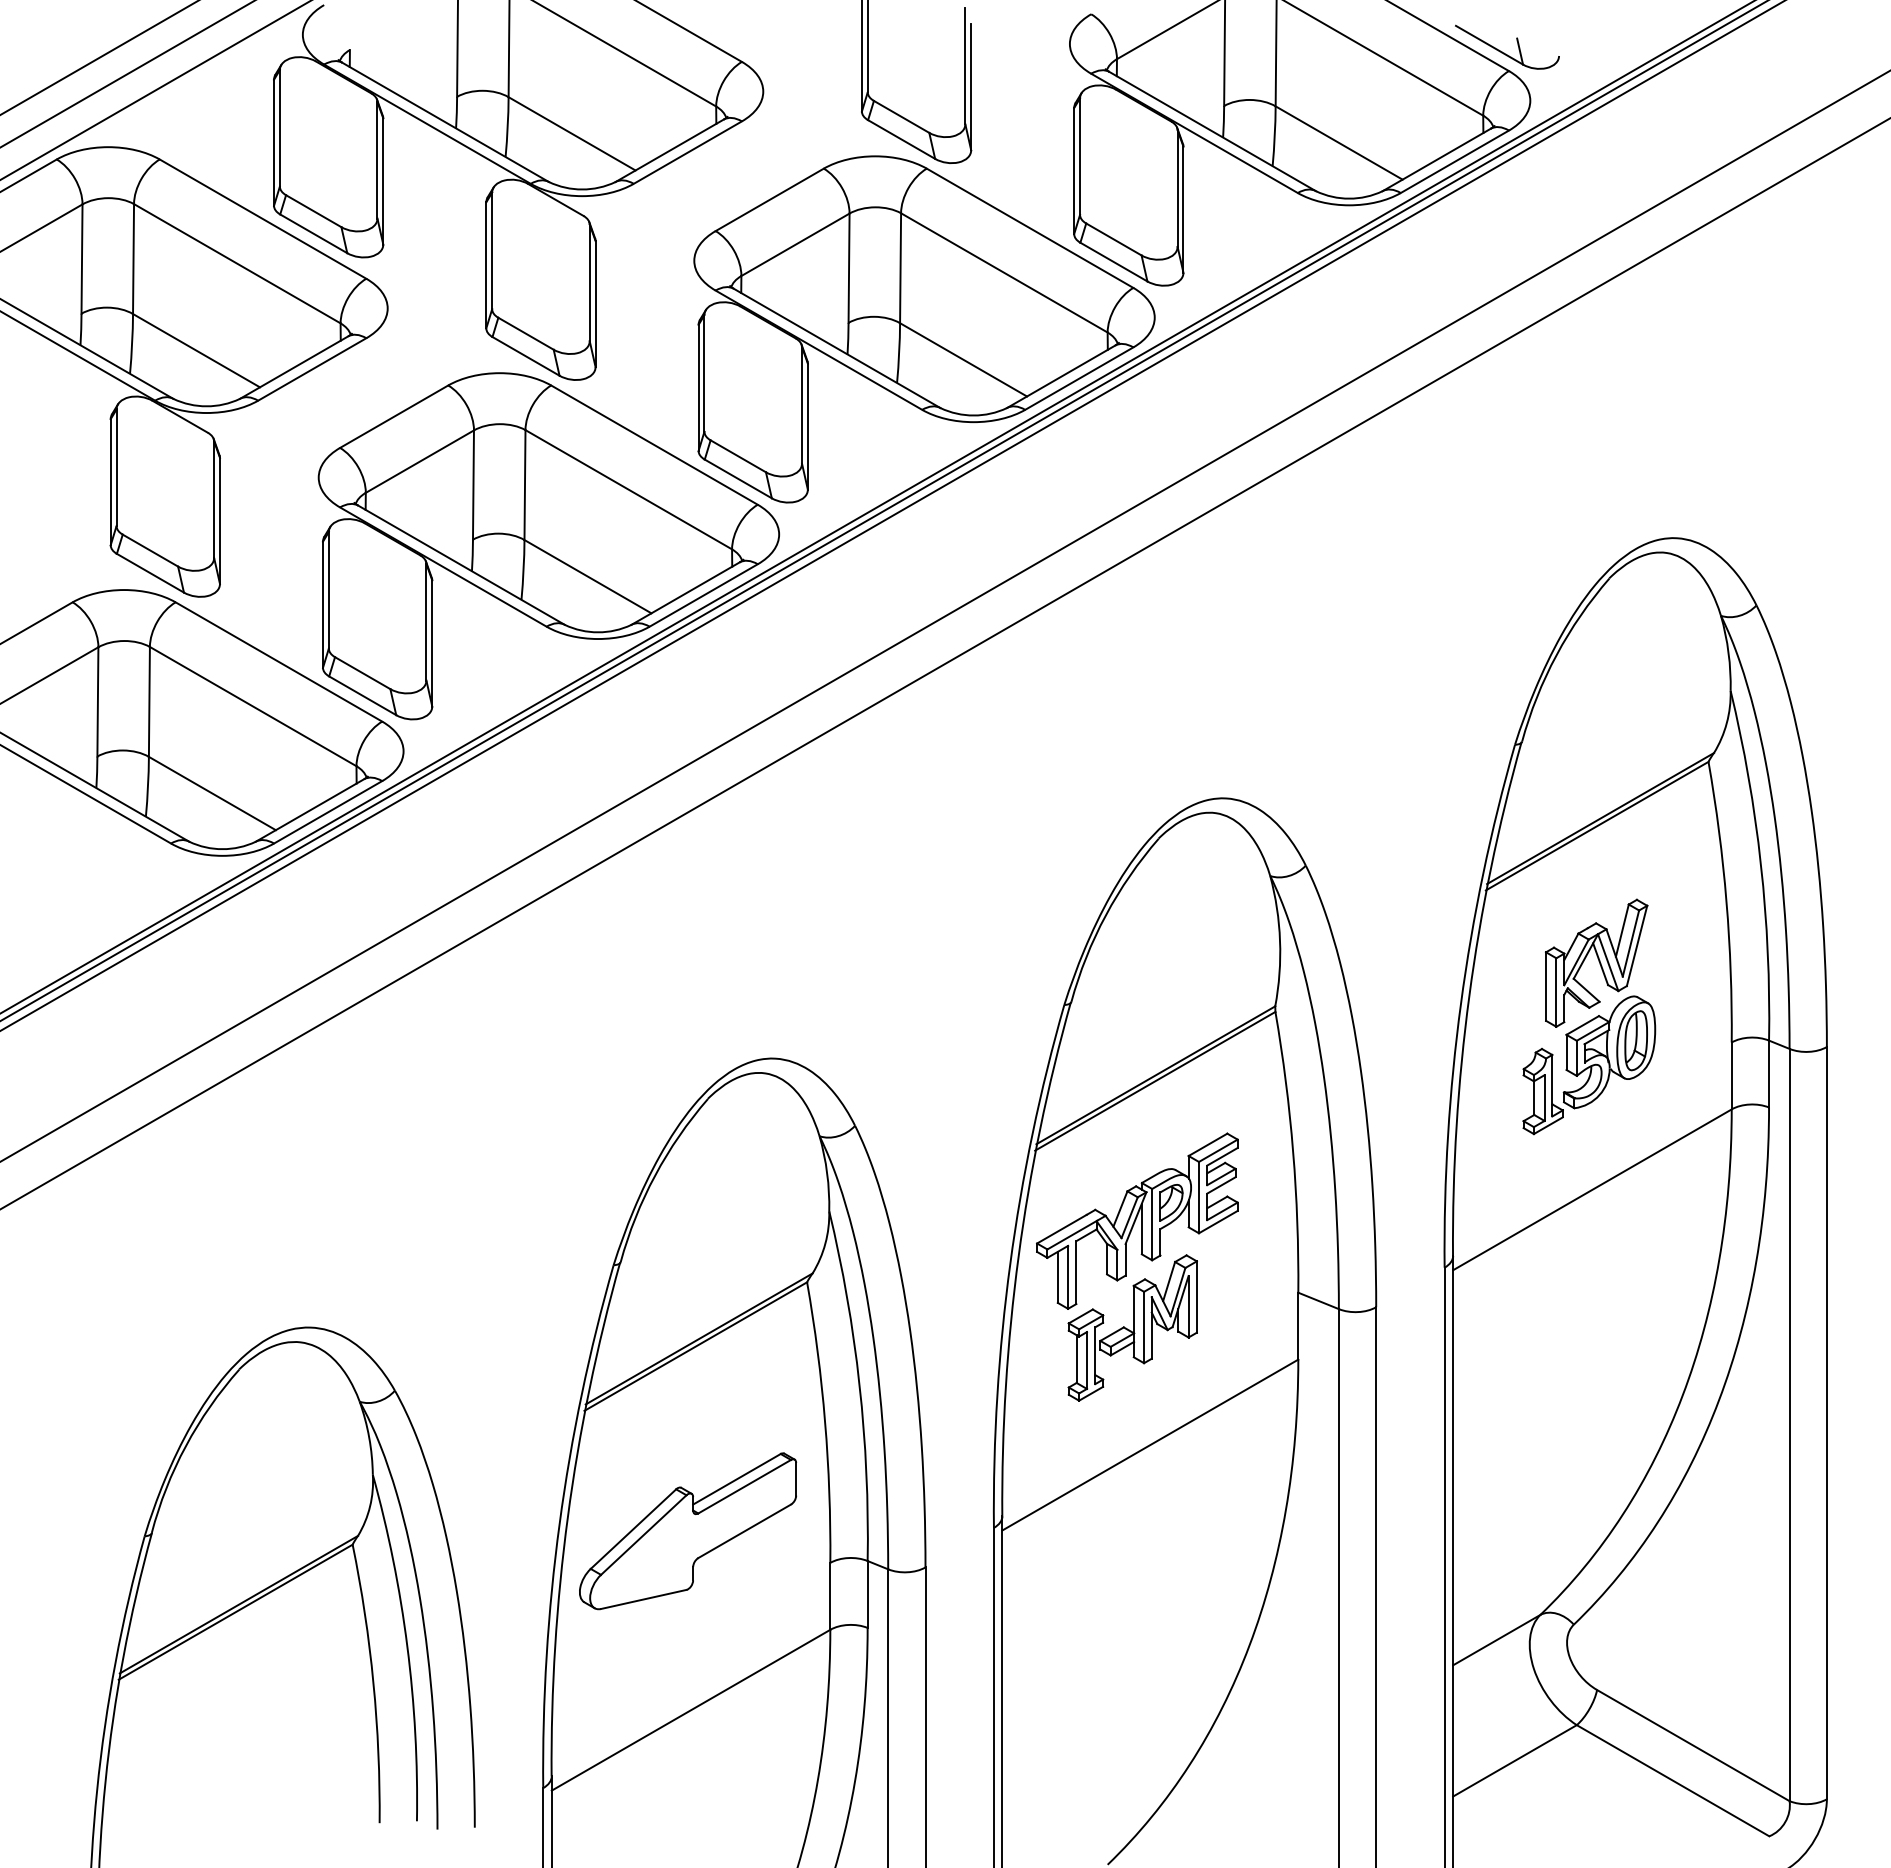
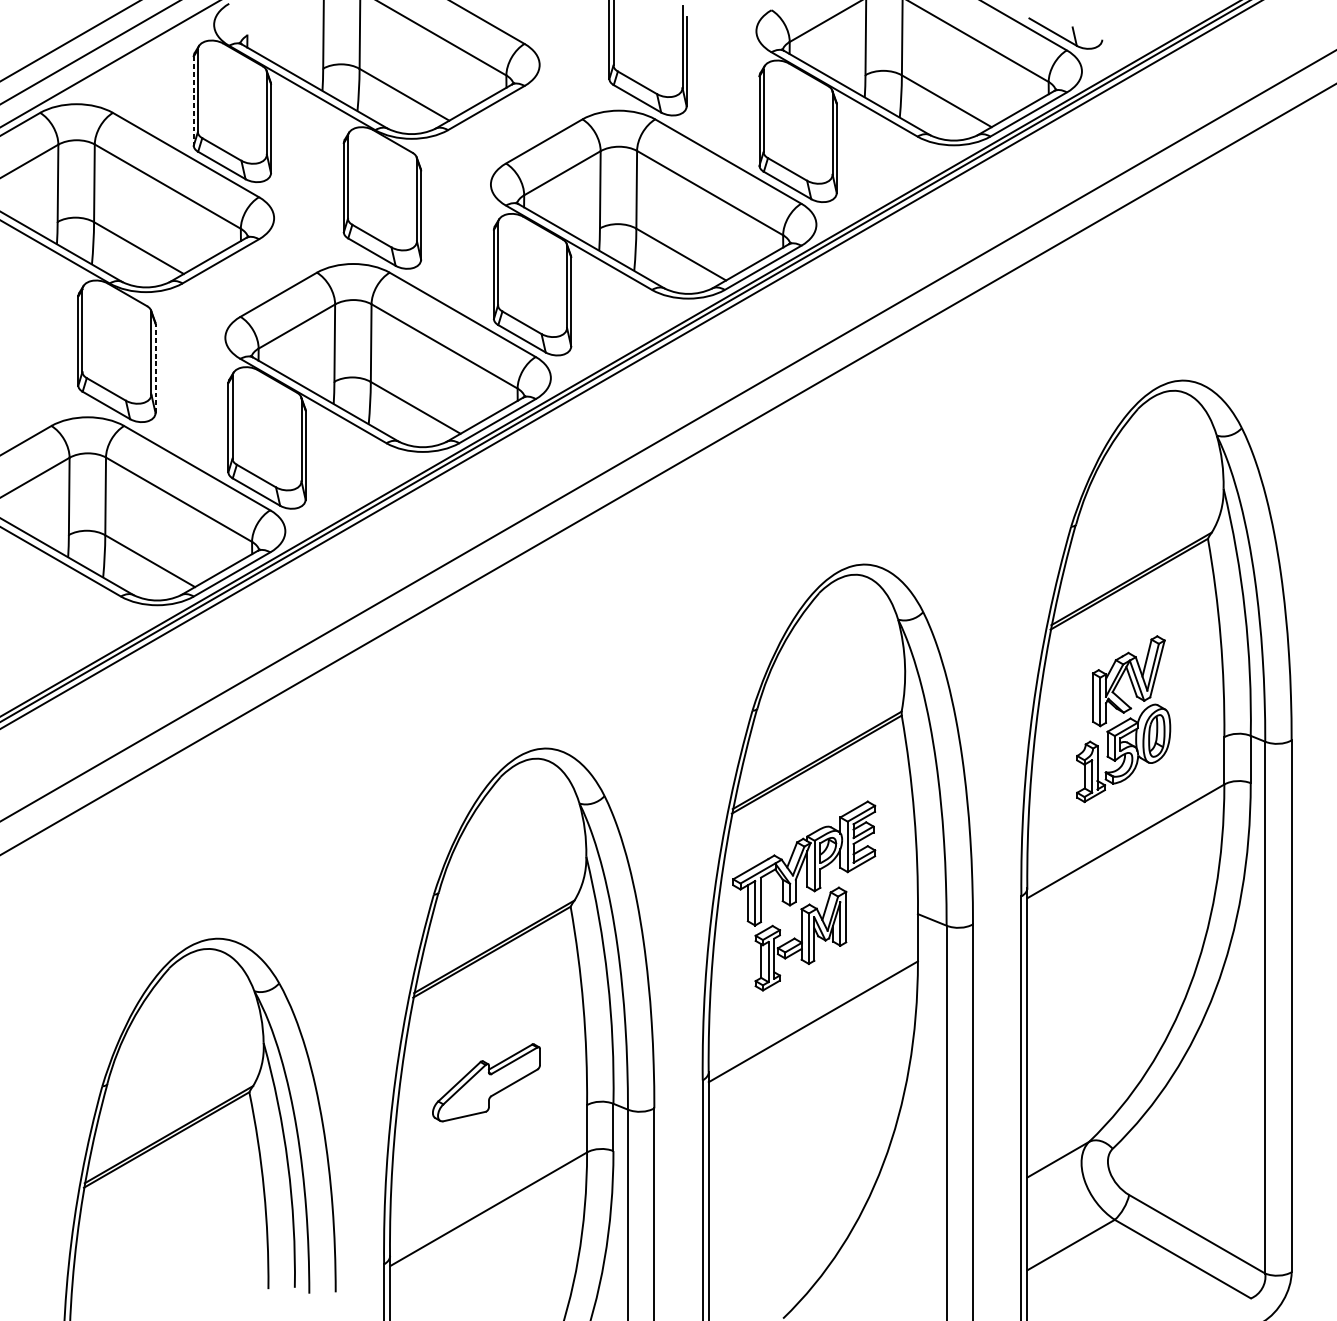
line: (274, 143) -> (194, 101), solid -> dashed
line: (219, 520) -> (155, 368), solid -> dashed
part: (687, 1531) -> (486, 1082), size x0.7

